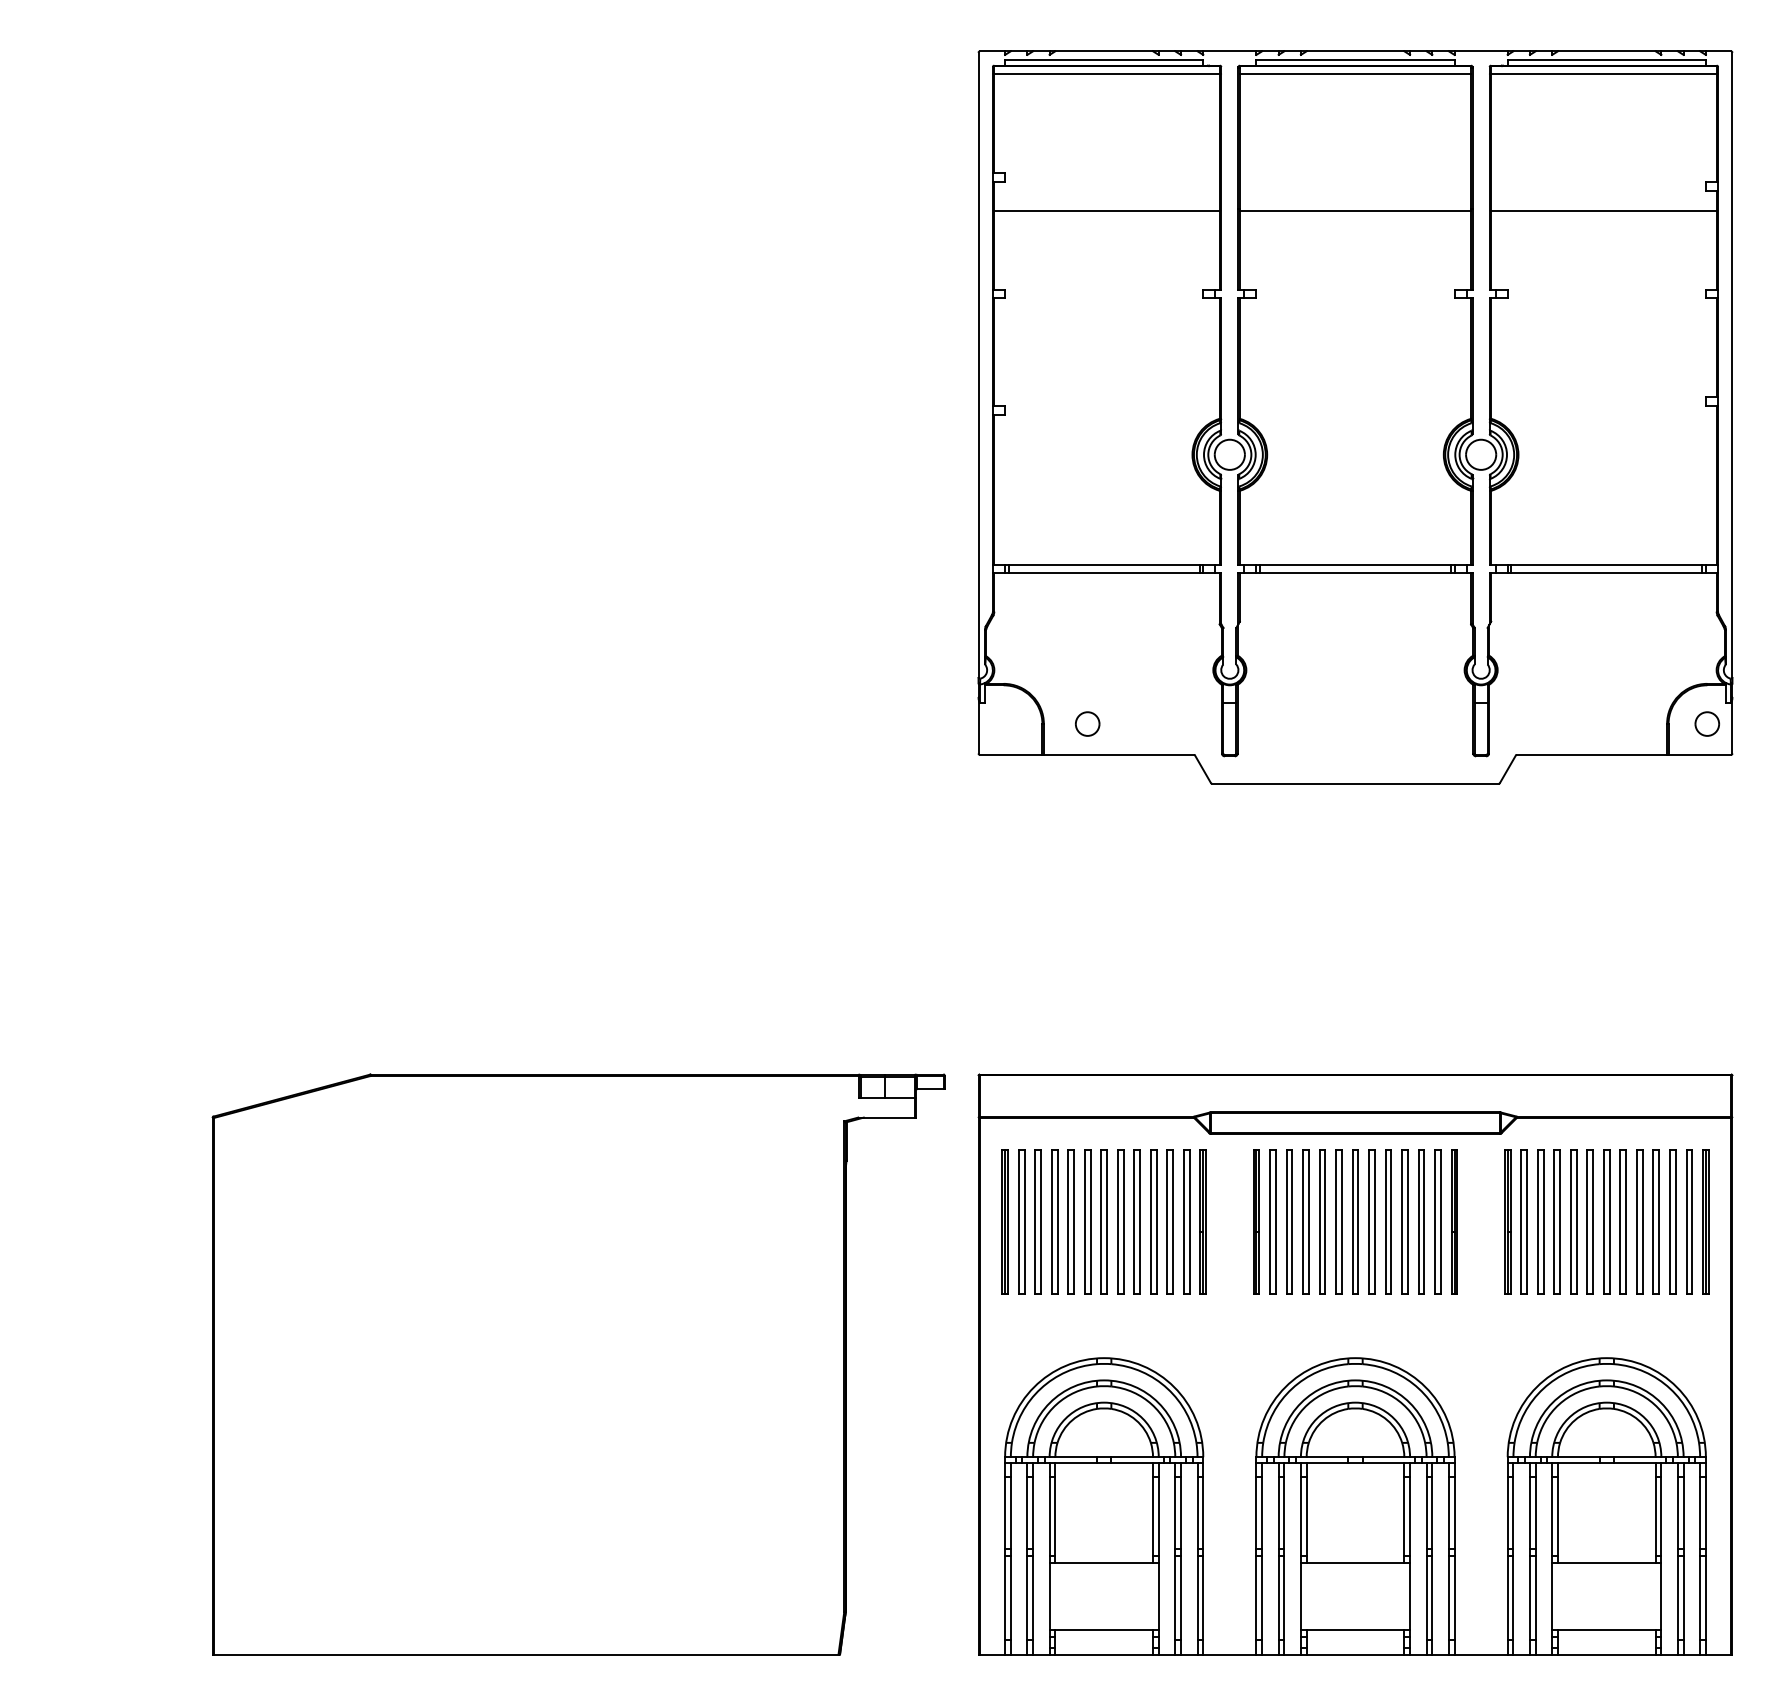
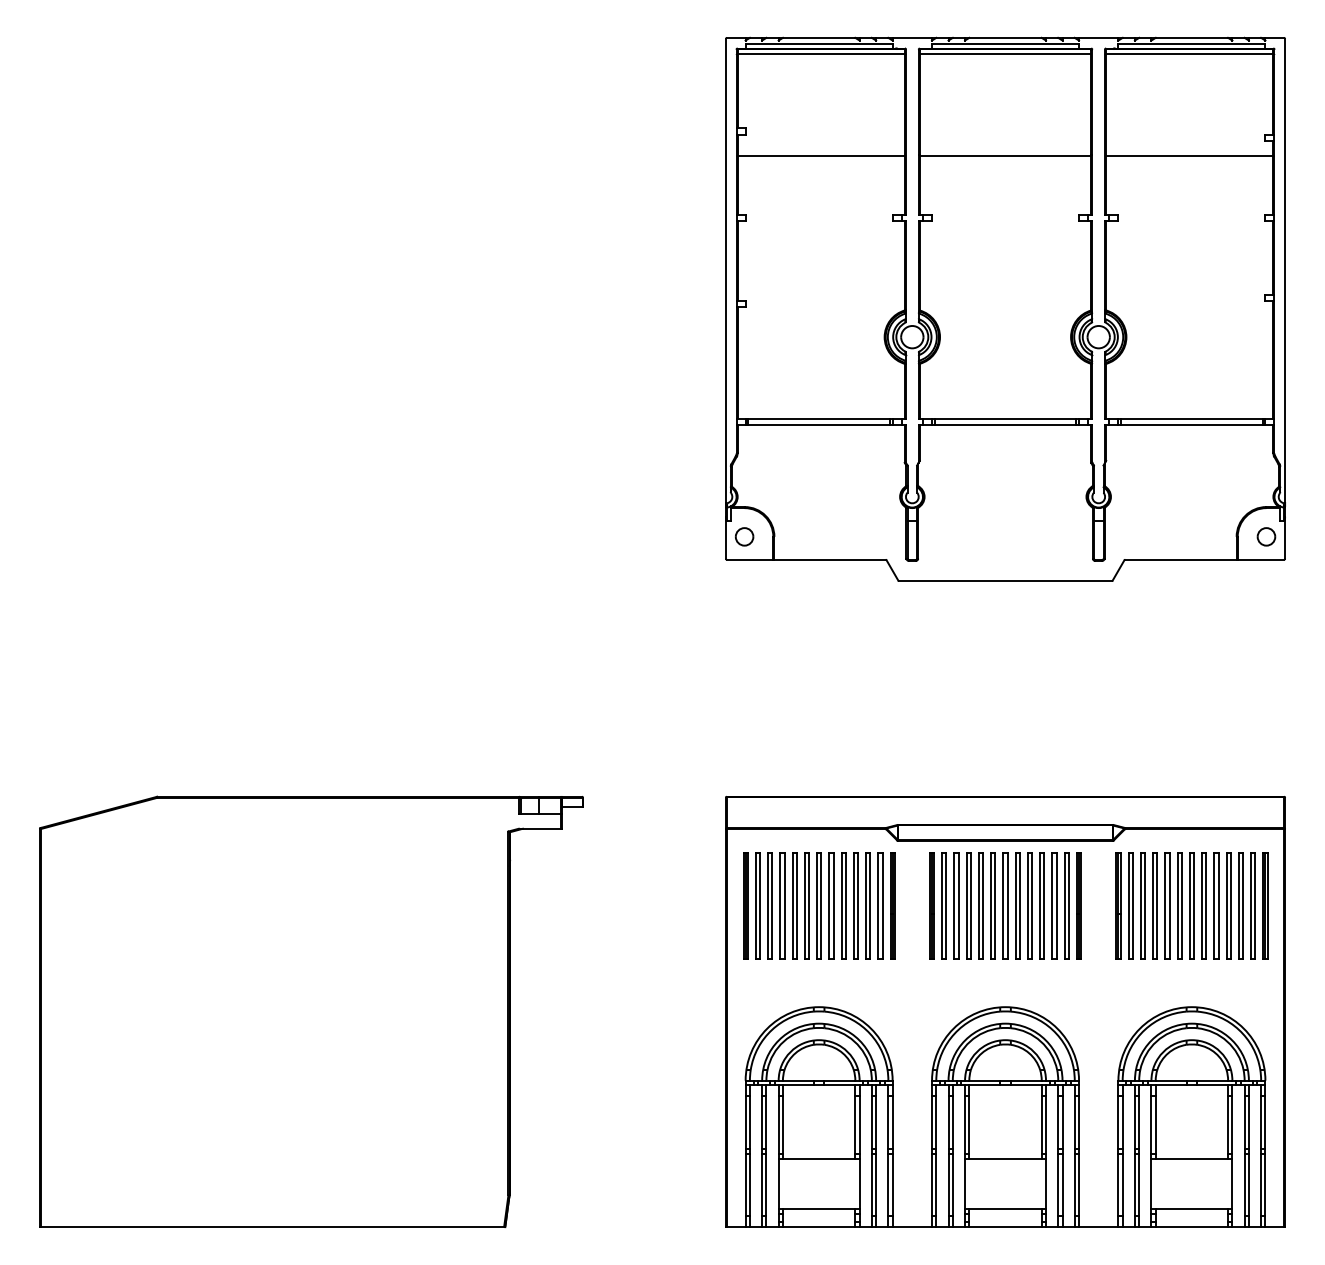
part: (1087, 723) -> (744, 536), moved
part: (578, 1364) -> (311, 1011), moved

